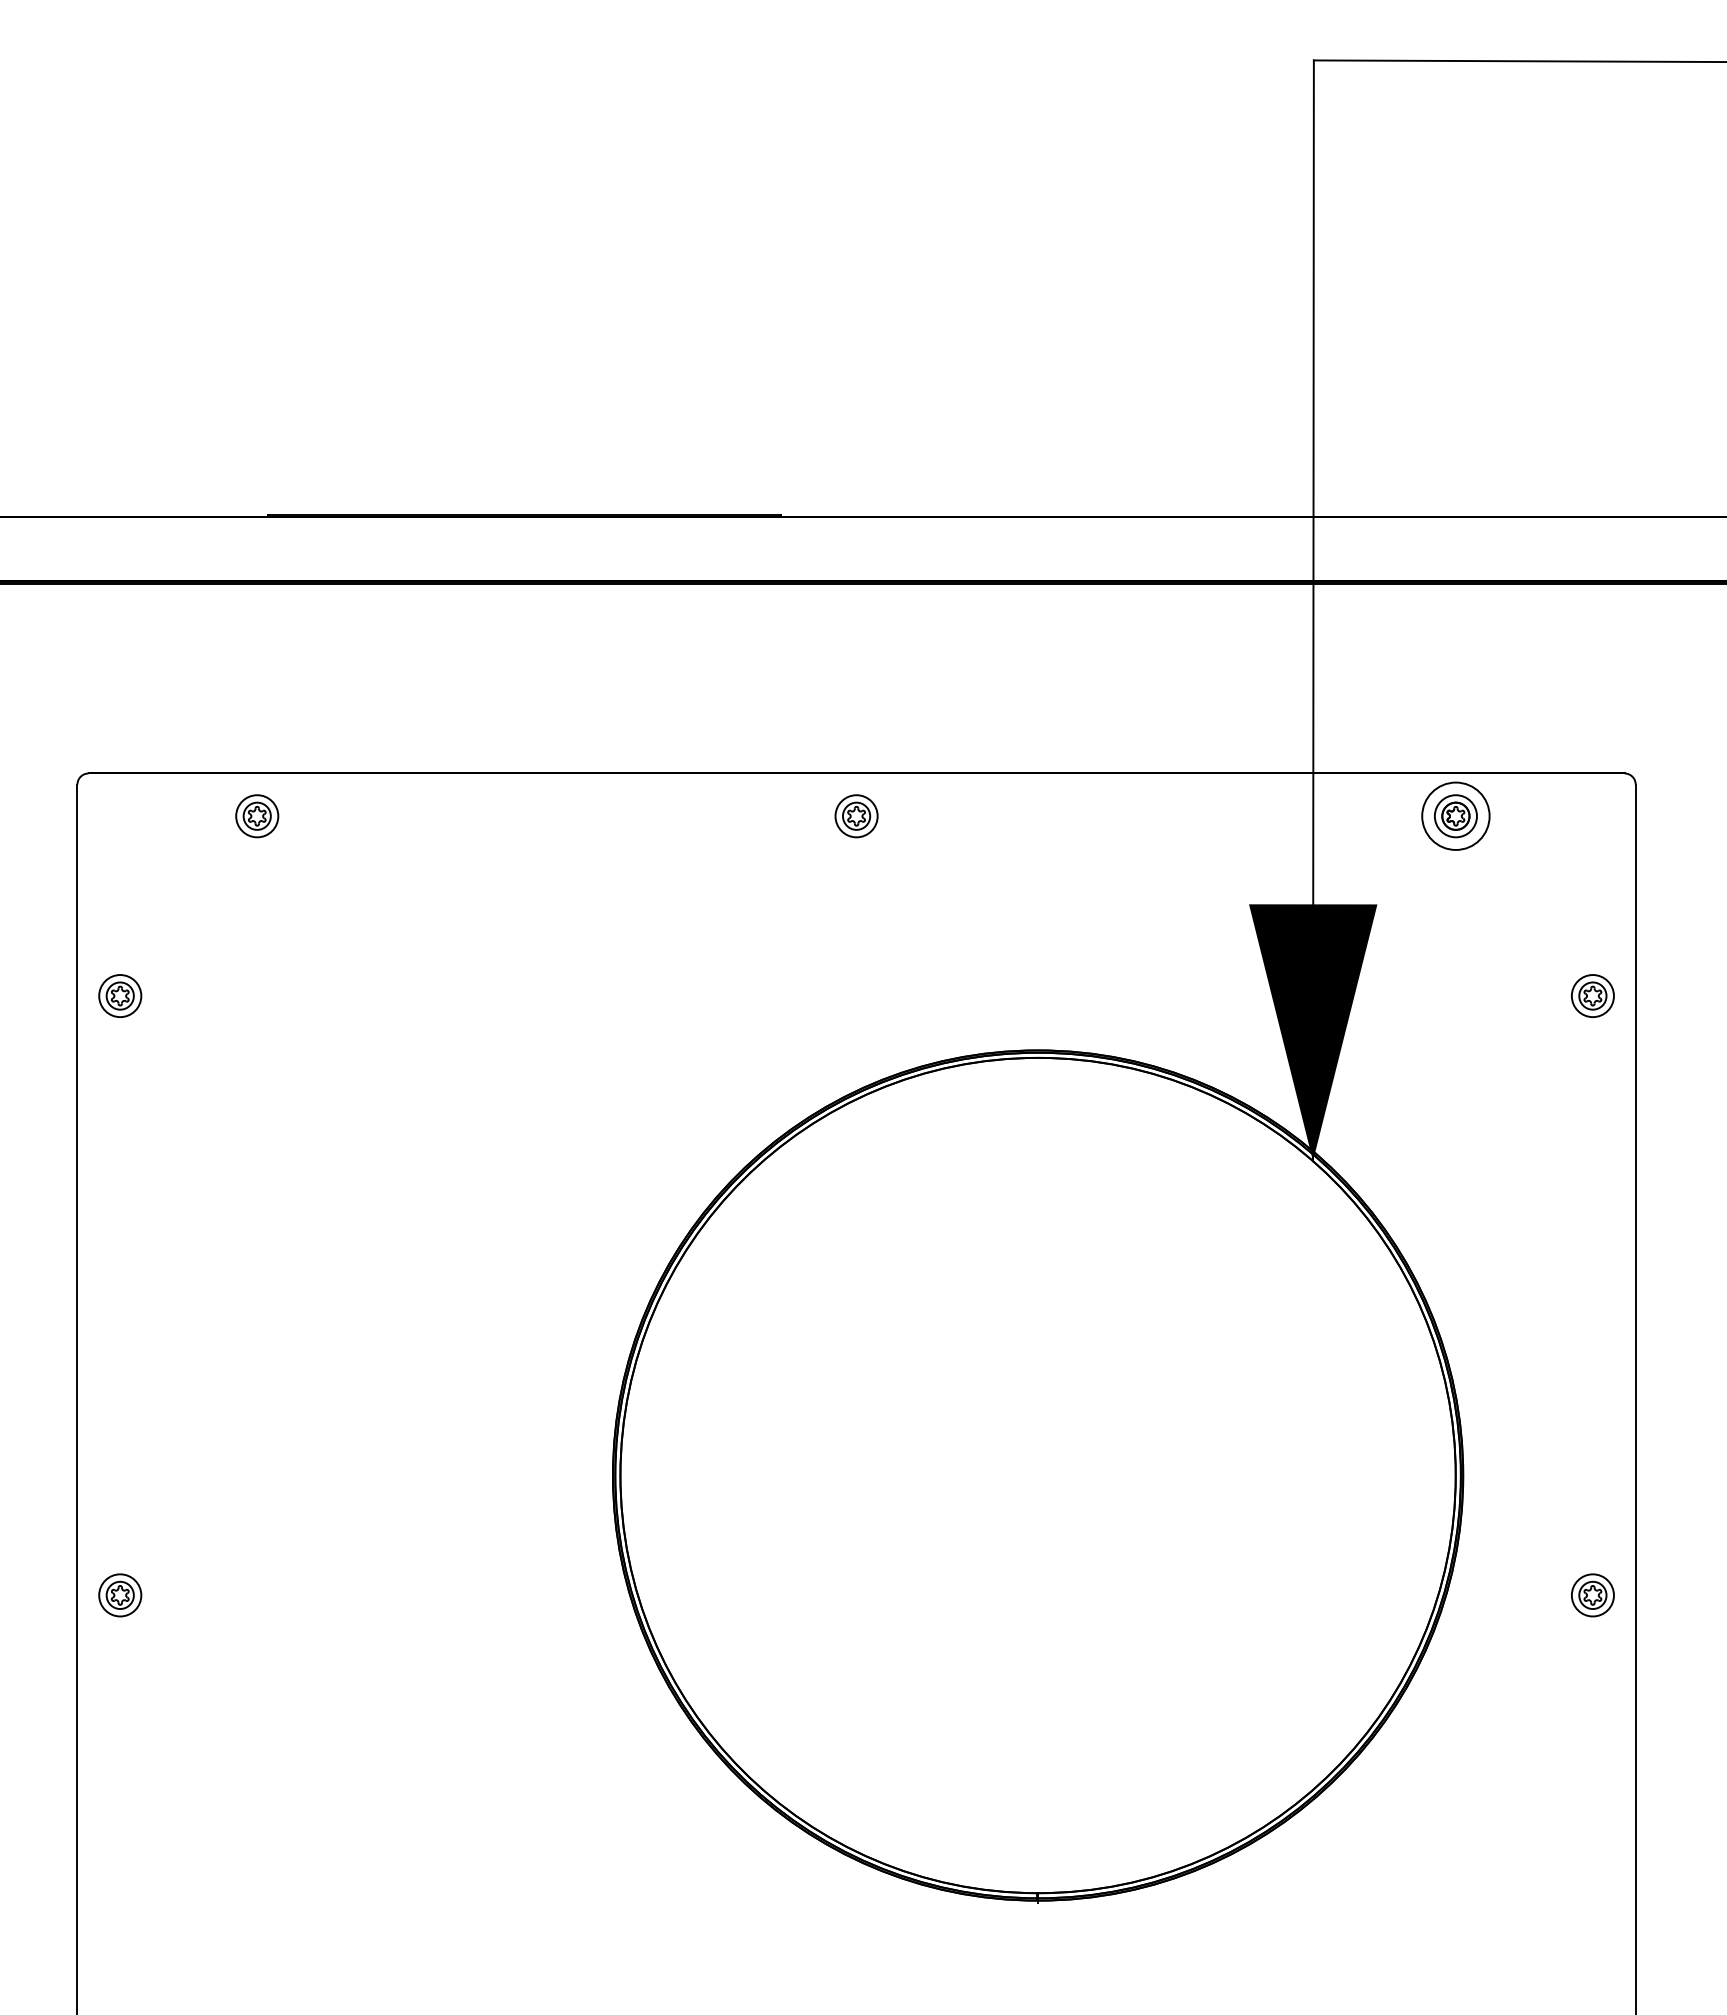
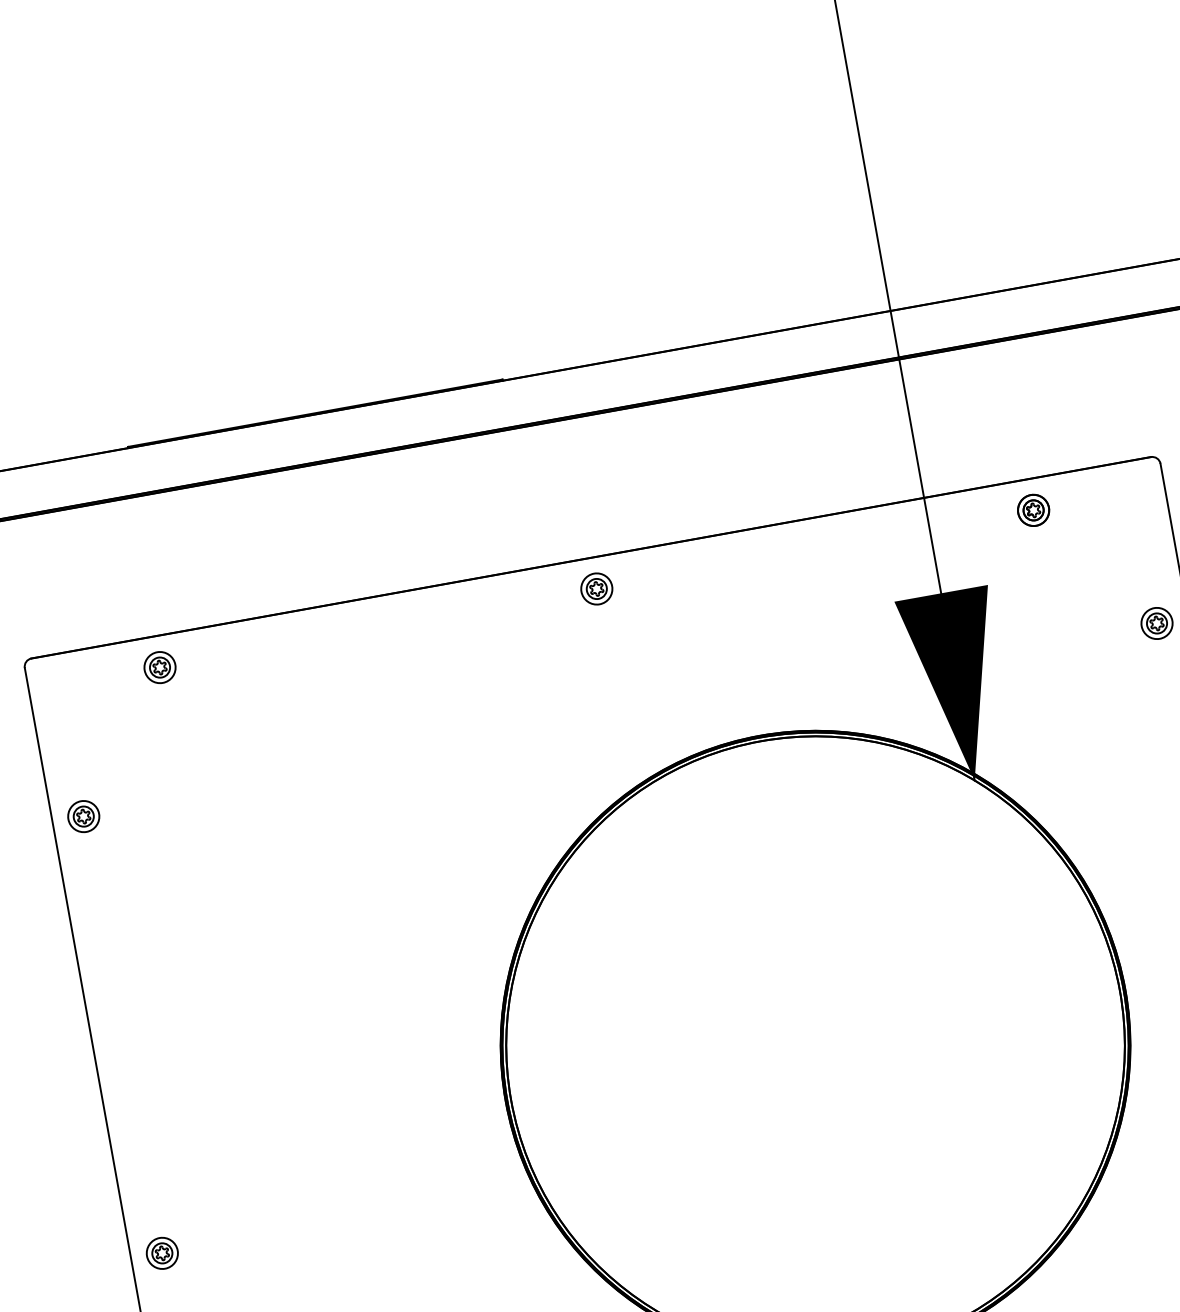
circle: (1455, 816) -> (1033, 510), size x0.62

